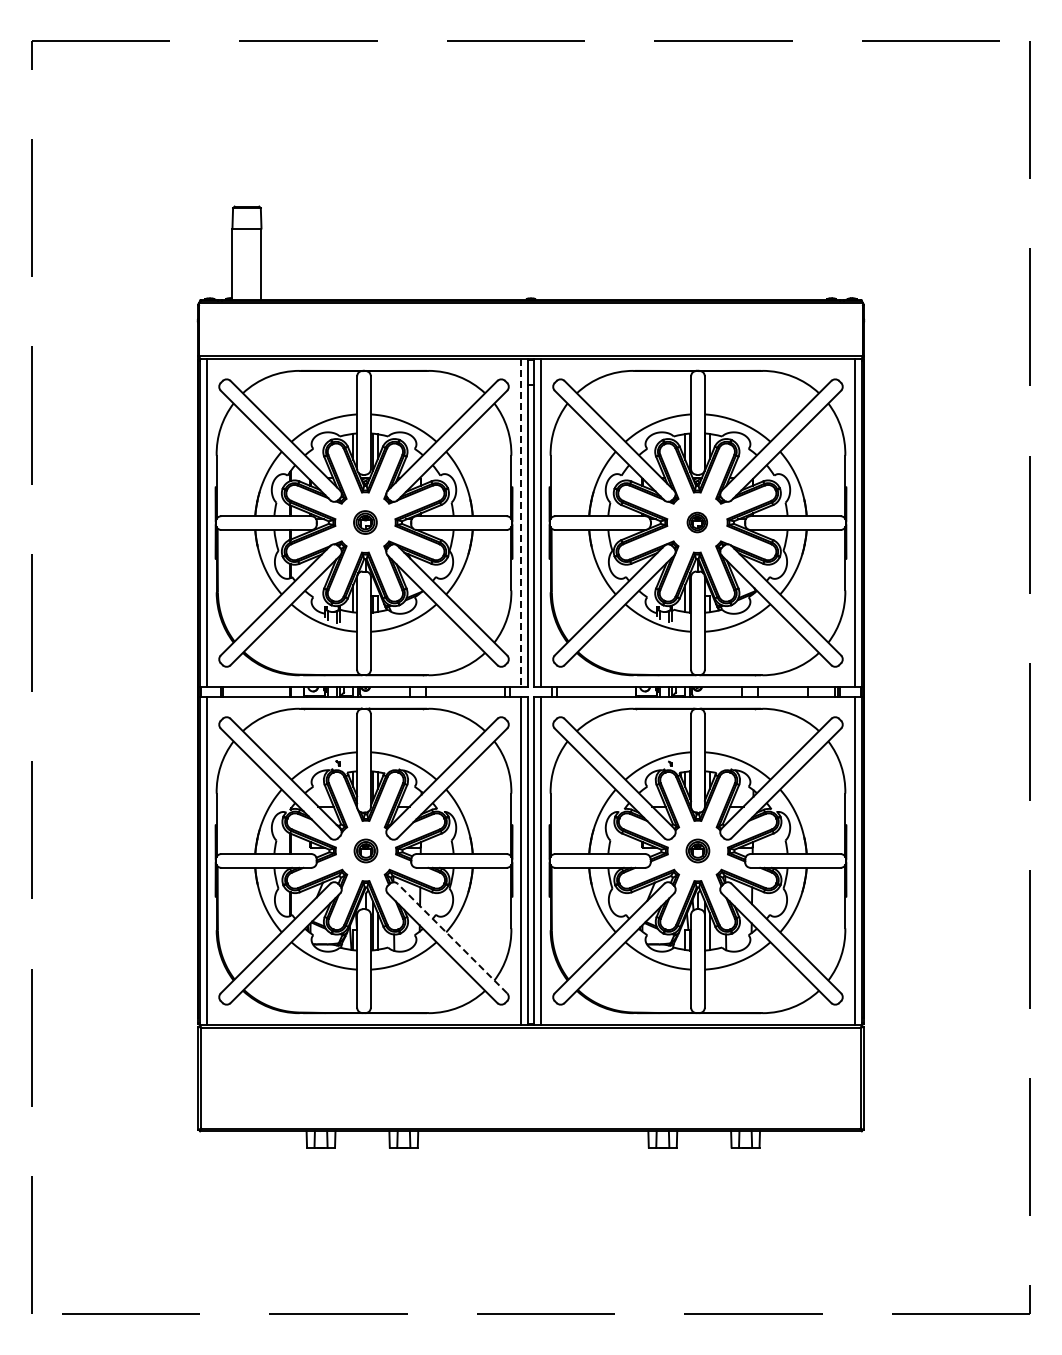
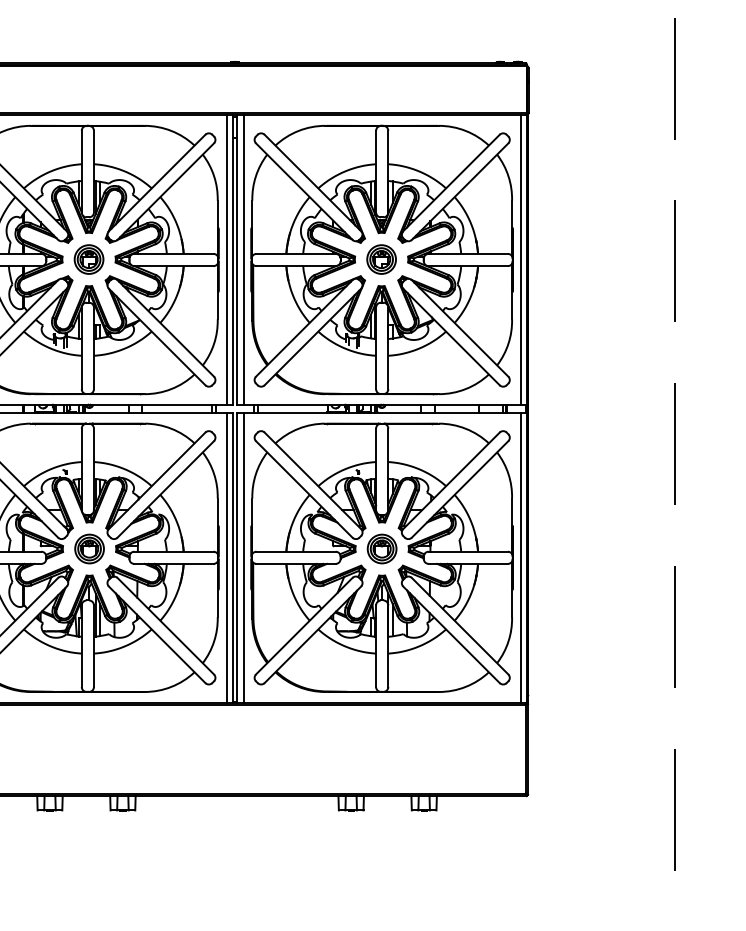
part: (365, 522) -> (89, 259), size x1.43
part: (697, 522) -> (381, 259), size x1.67
line: (521, 523) -> (226, 260), dashed -> solid
part: (365, 850) -> (89, 548), size x1.43
part: (697, 850) -> (381, 548), size x1.43
line: (452, 938) -> (165, 626), dashed -> solid

